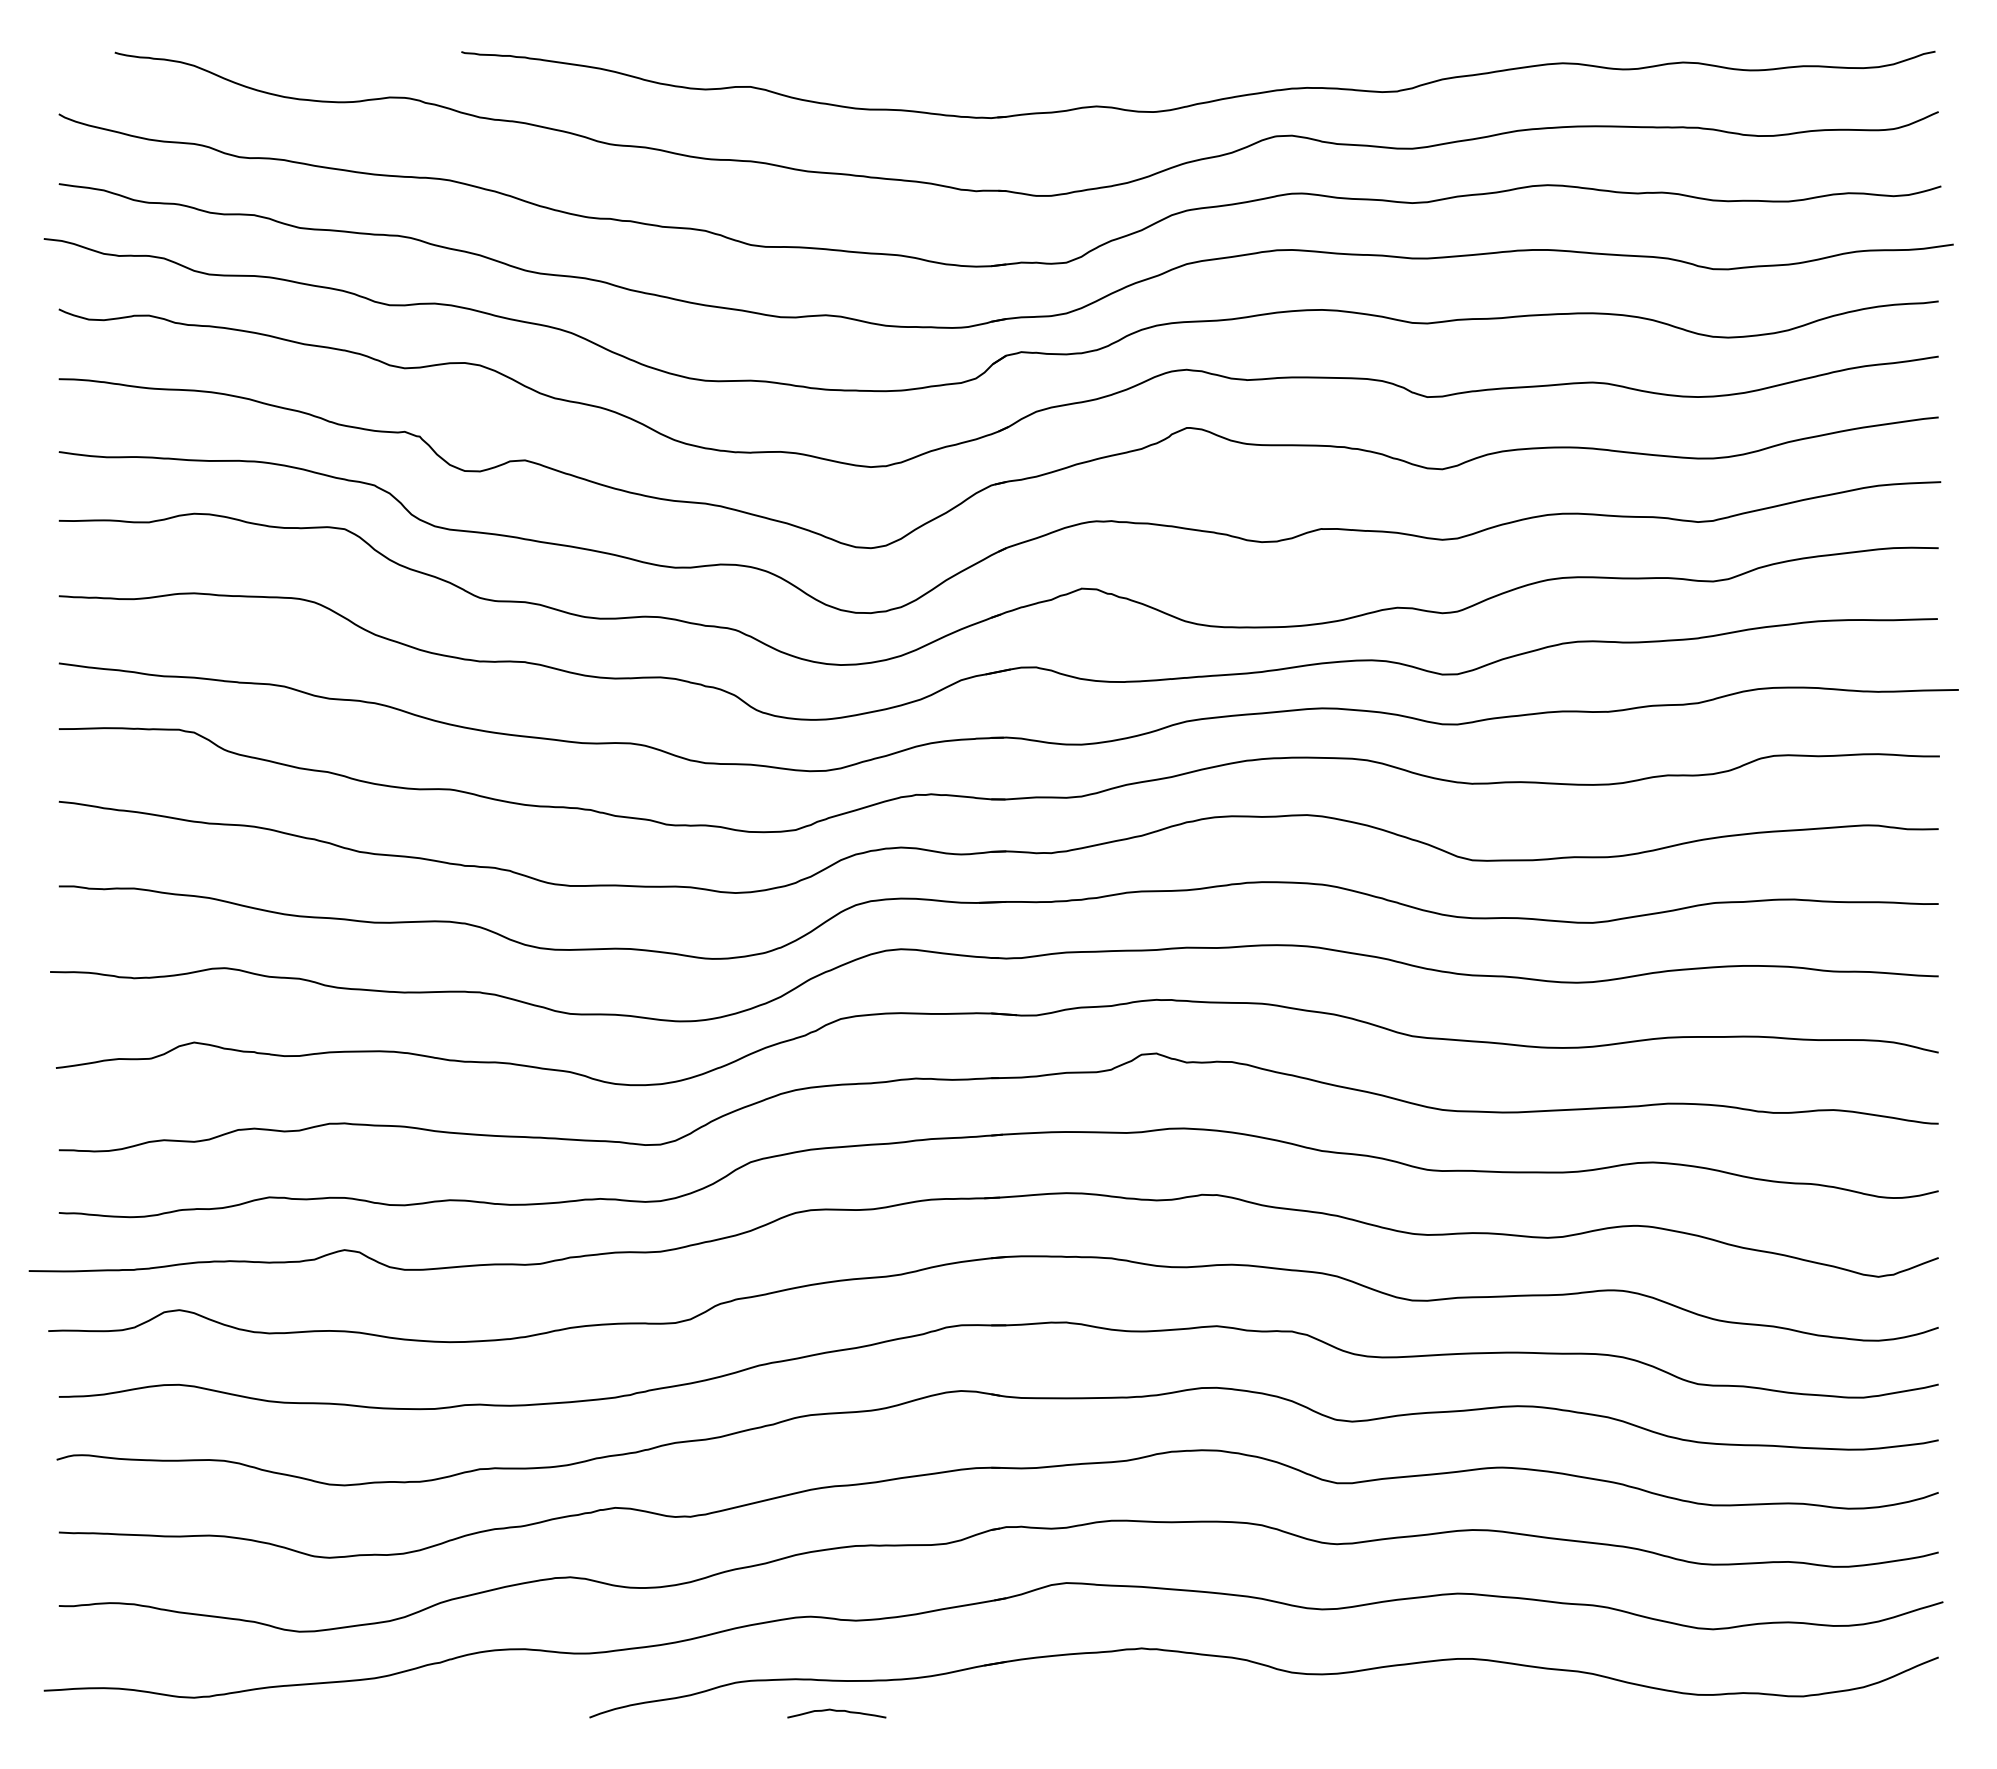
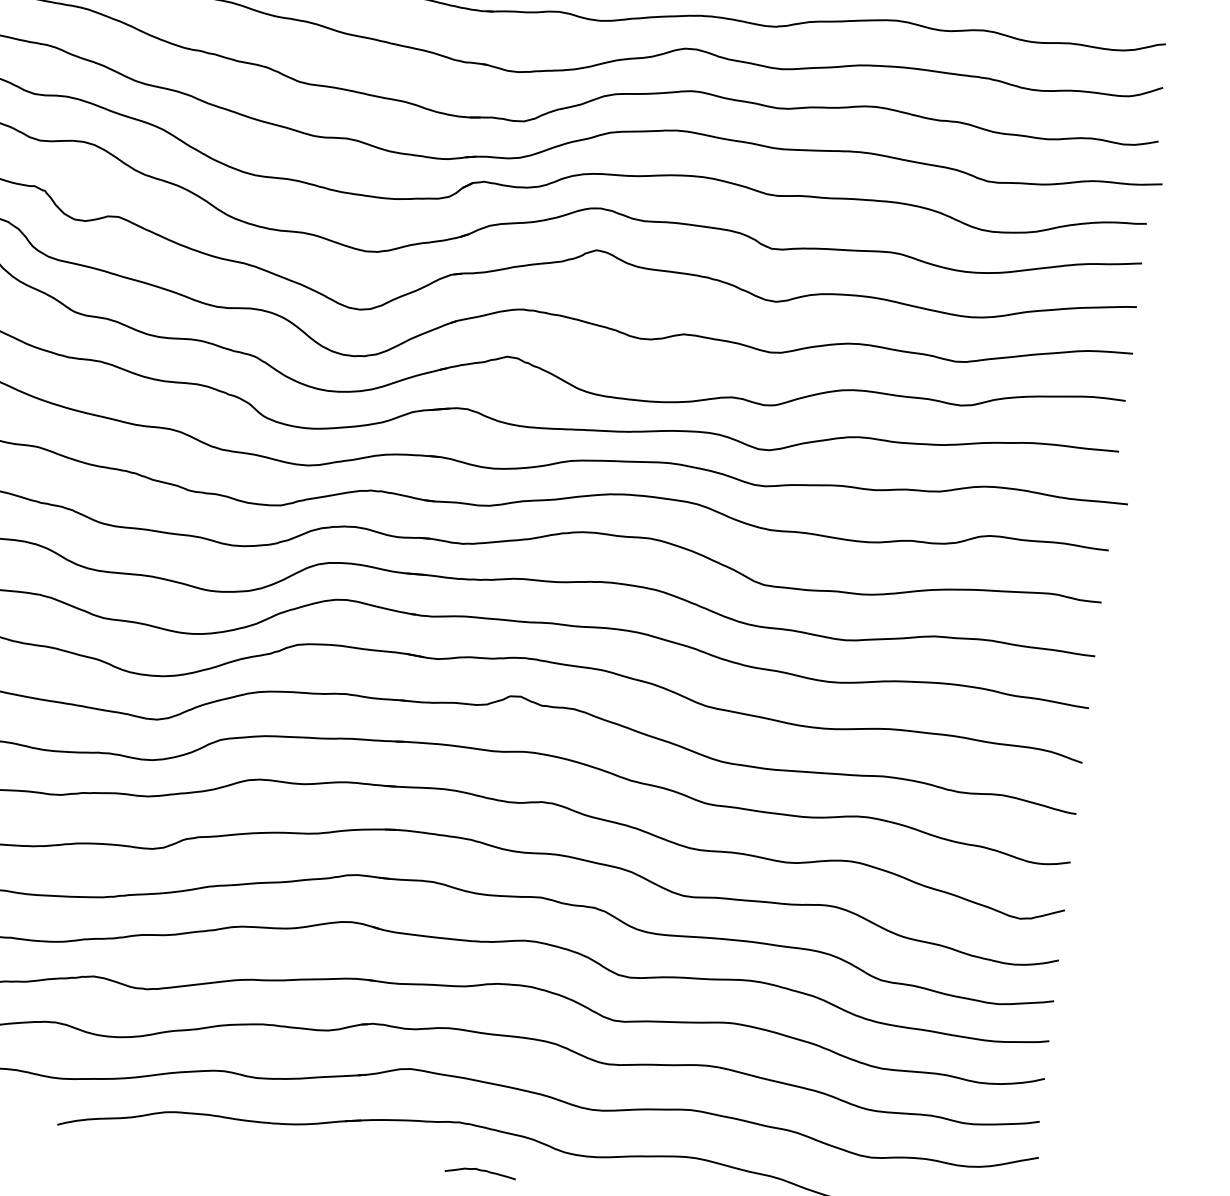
curve: (836, 1711) -> (480, 1170), moved

